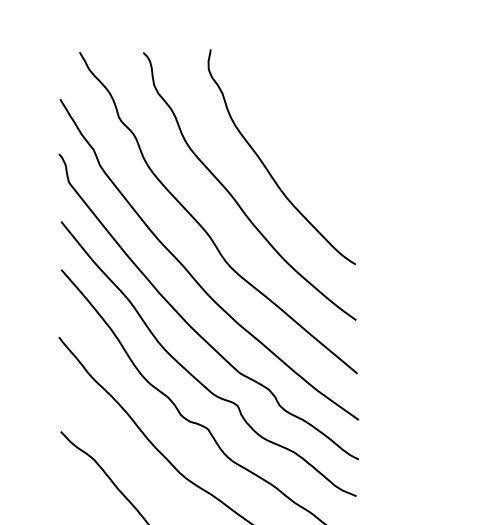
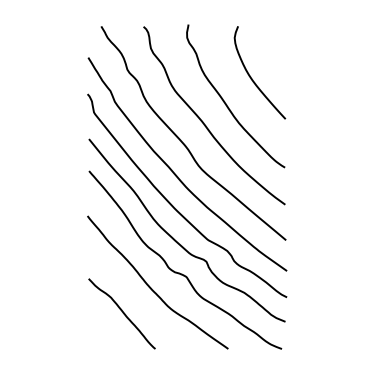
curve: (305, 127) -> (251, 76), added

